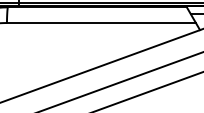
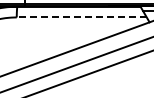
line: (101, 23) -> (81, 17), solid -> dashed

